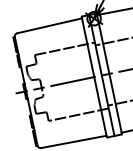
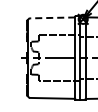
line: (49, 25) -> (52, 17), solid -> dashed

